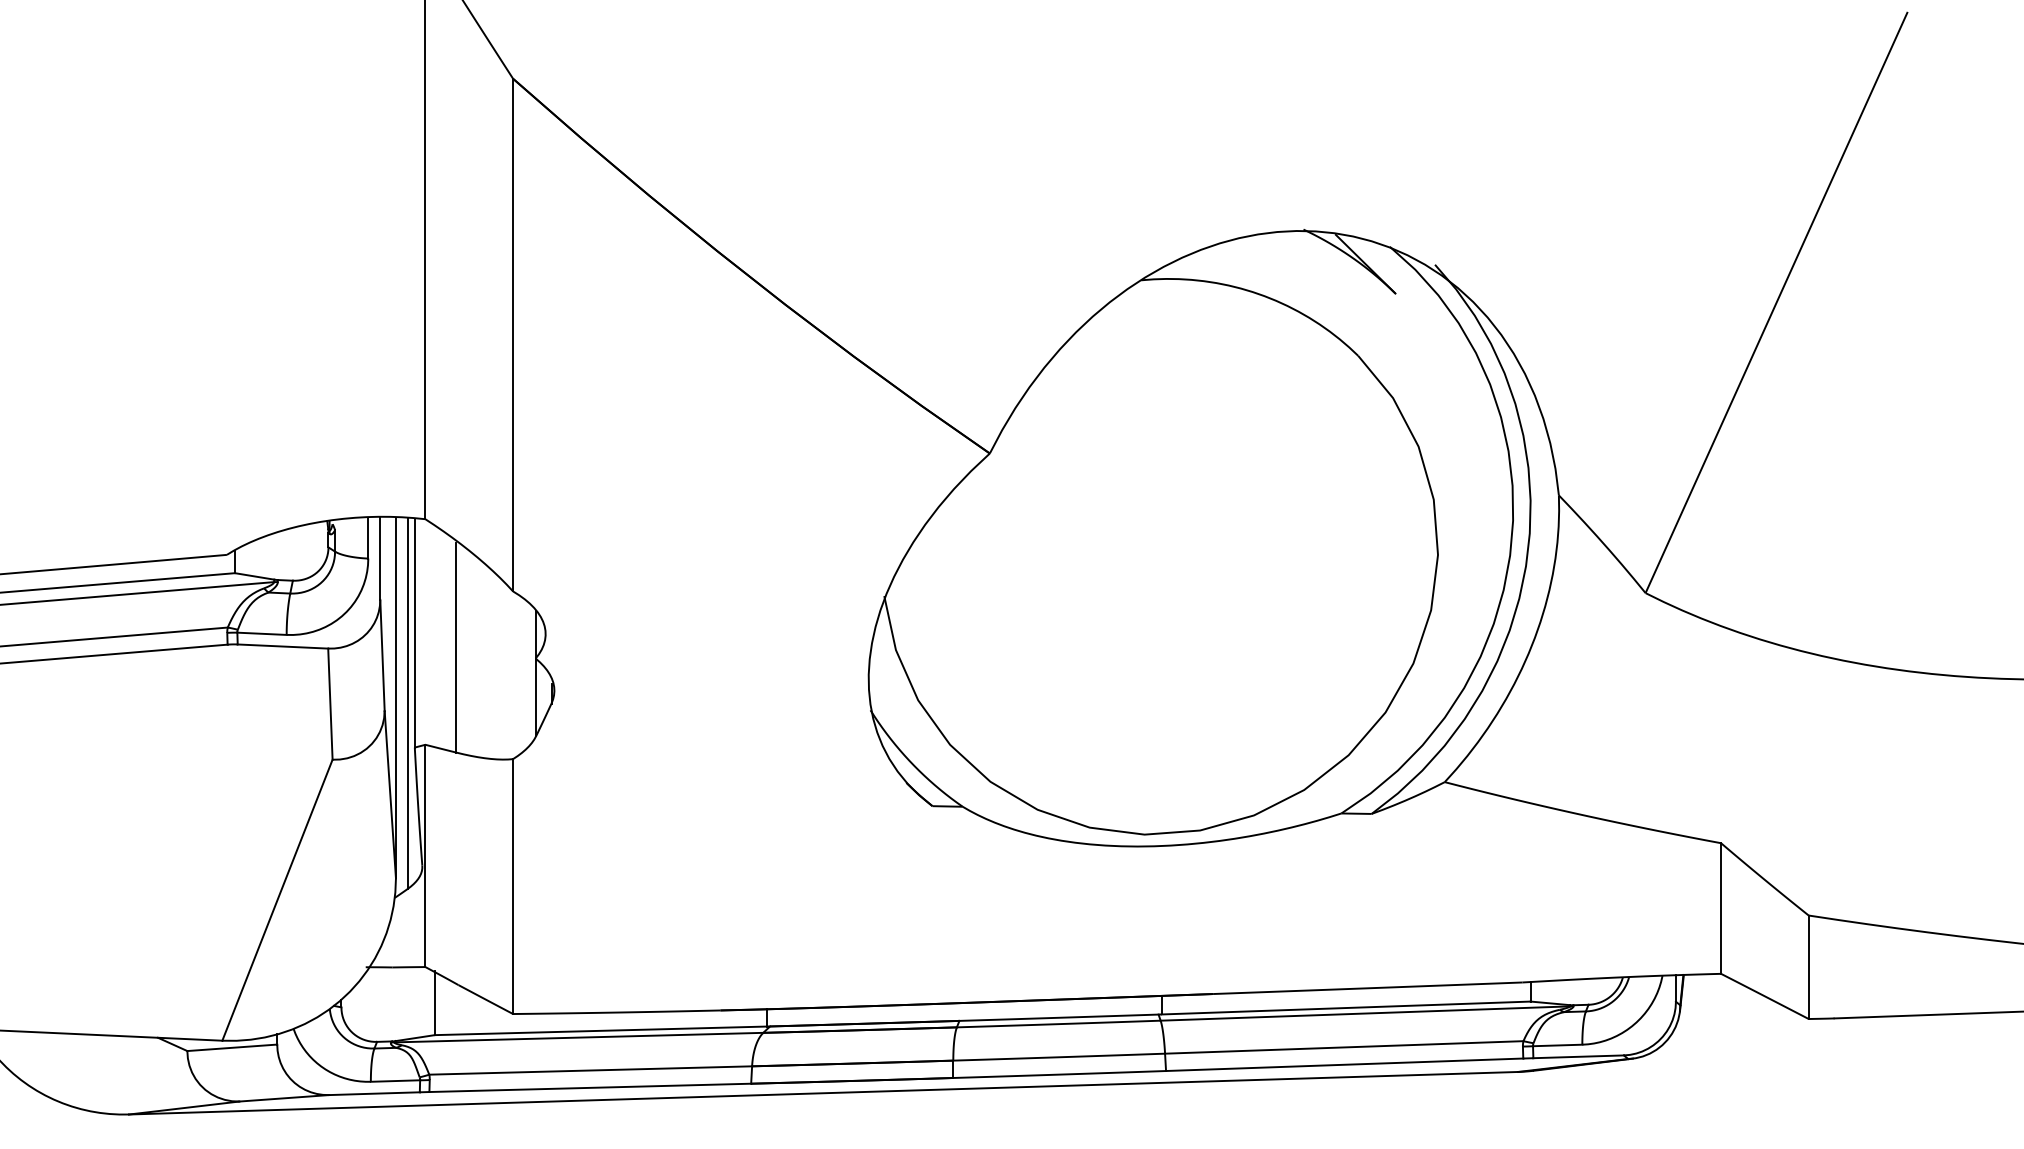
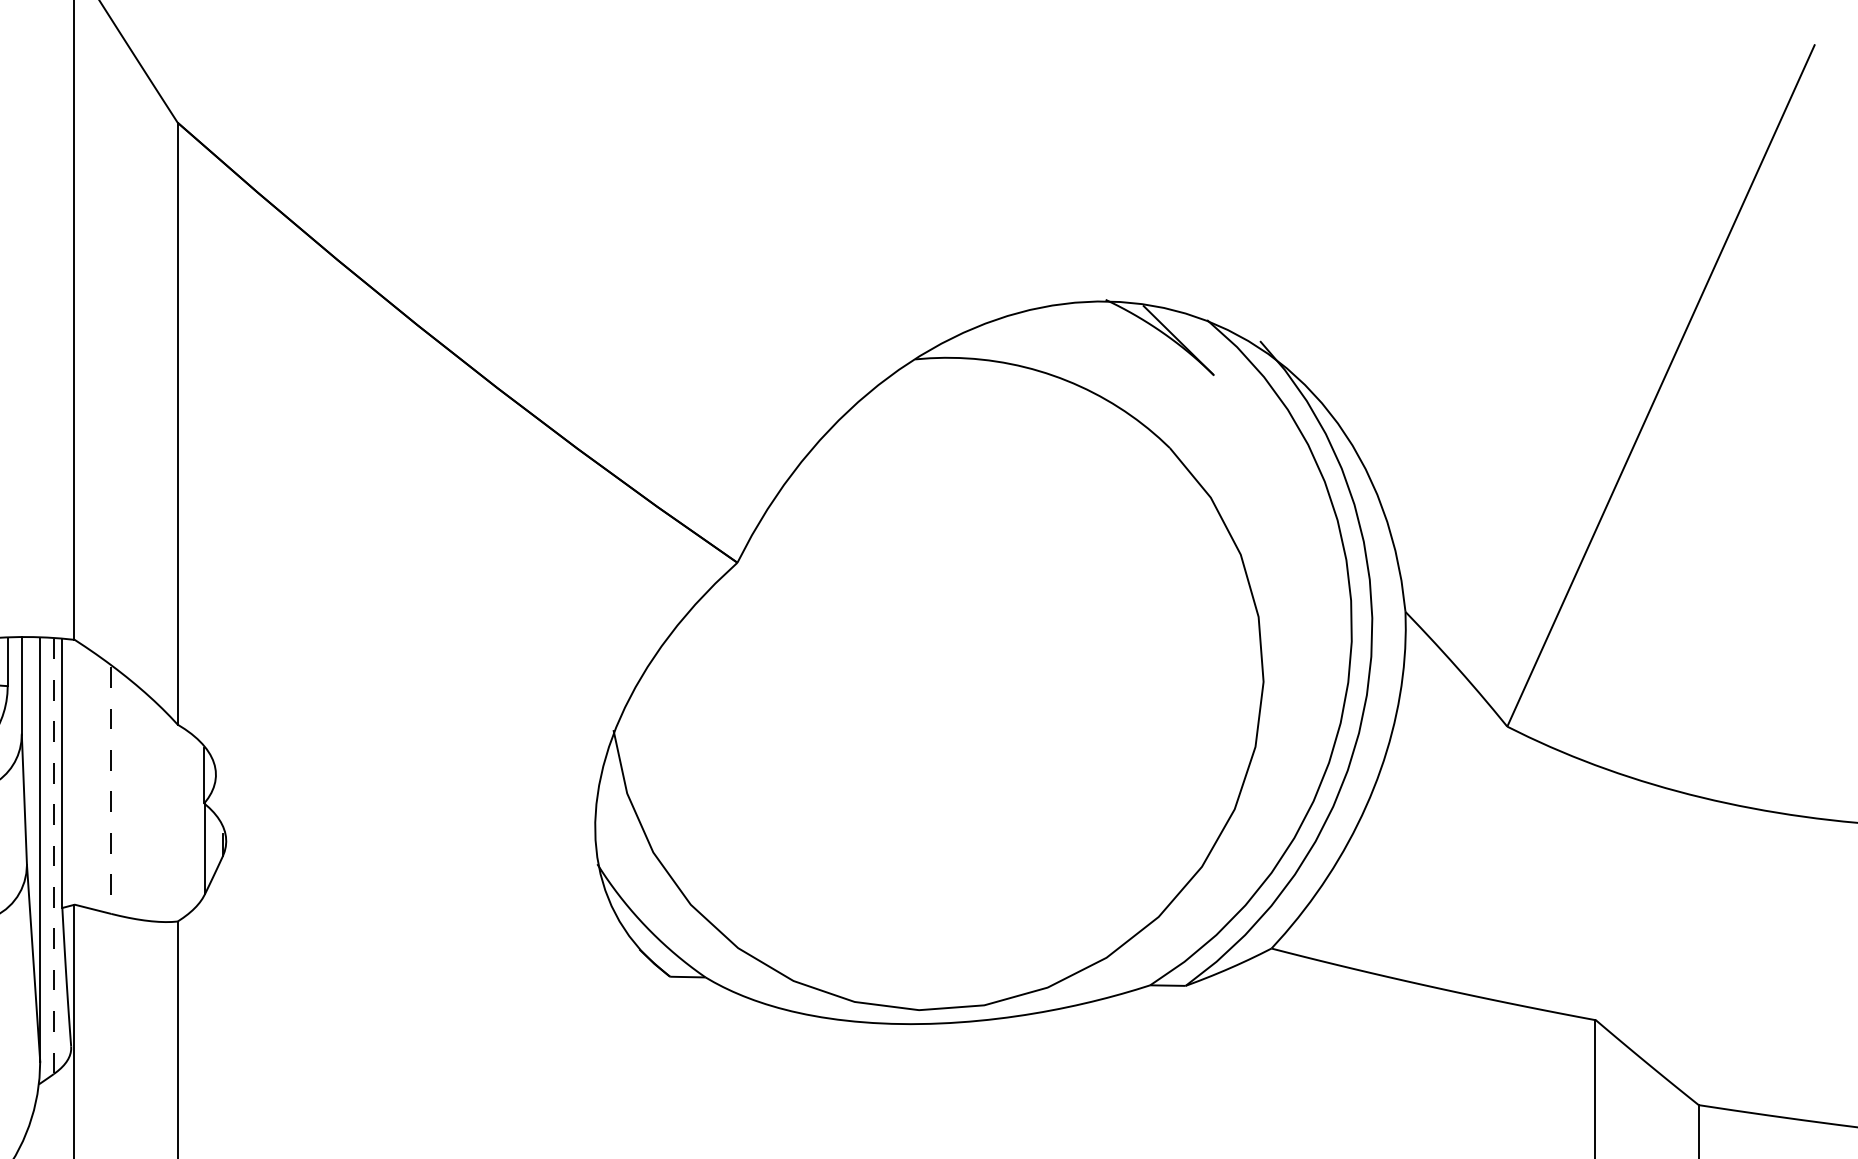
line: (456, 648) -> (111, 791), solid -> dashed
line: (407, 704) -> (53, 857), solid -> dashed

